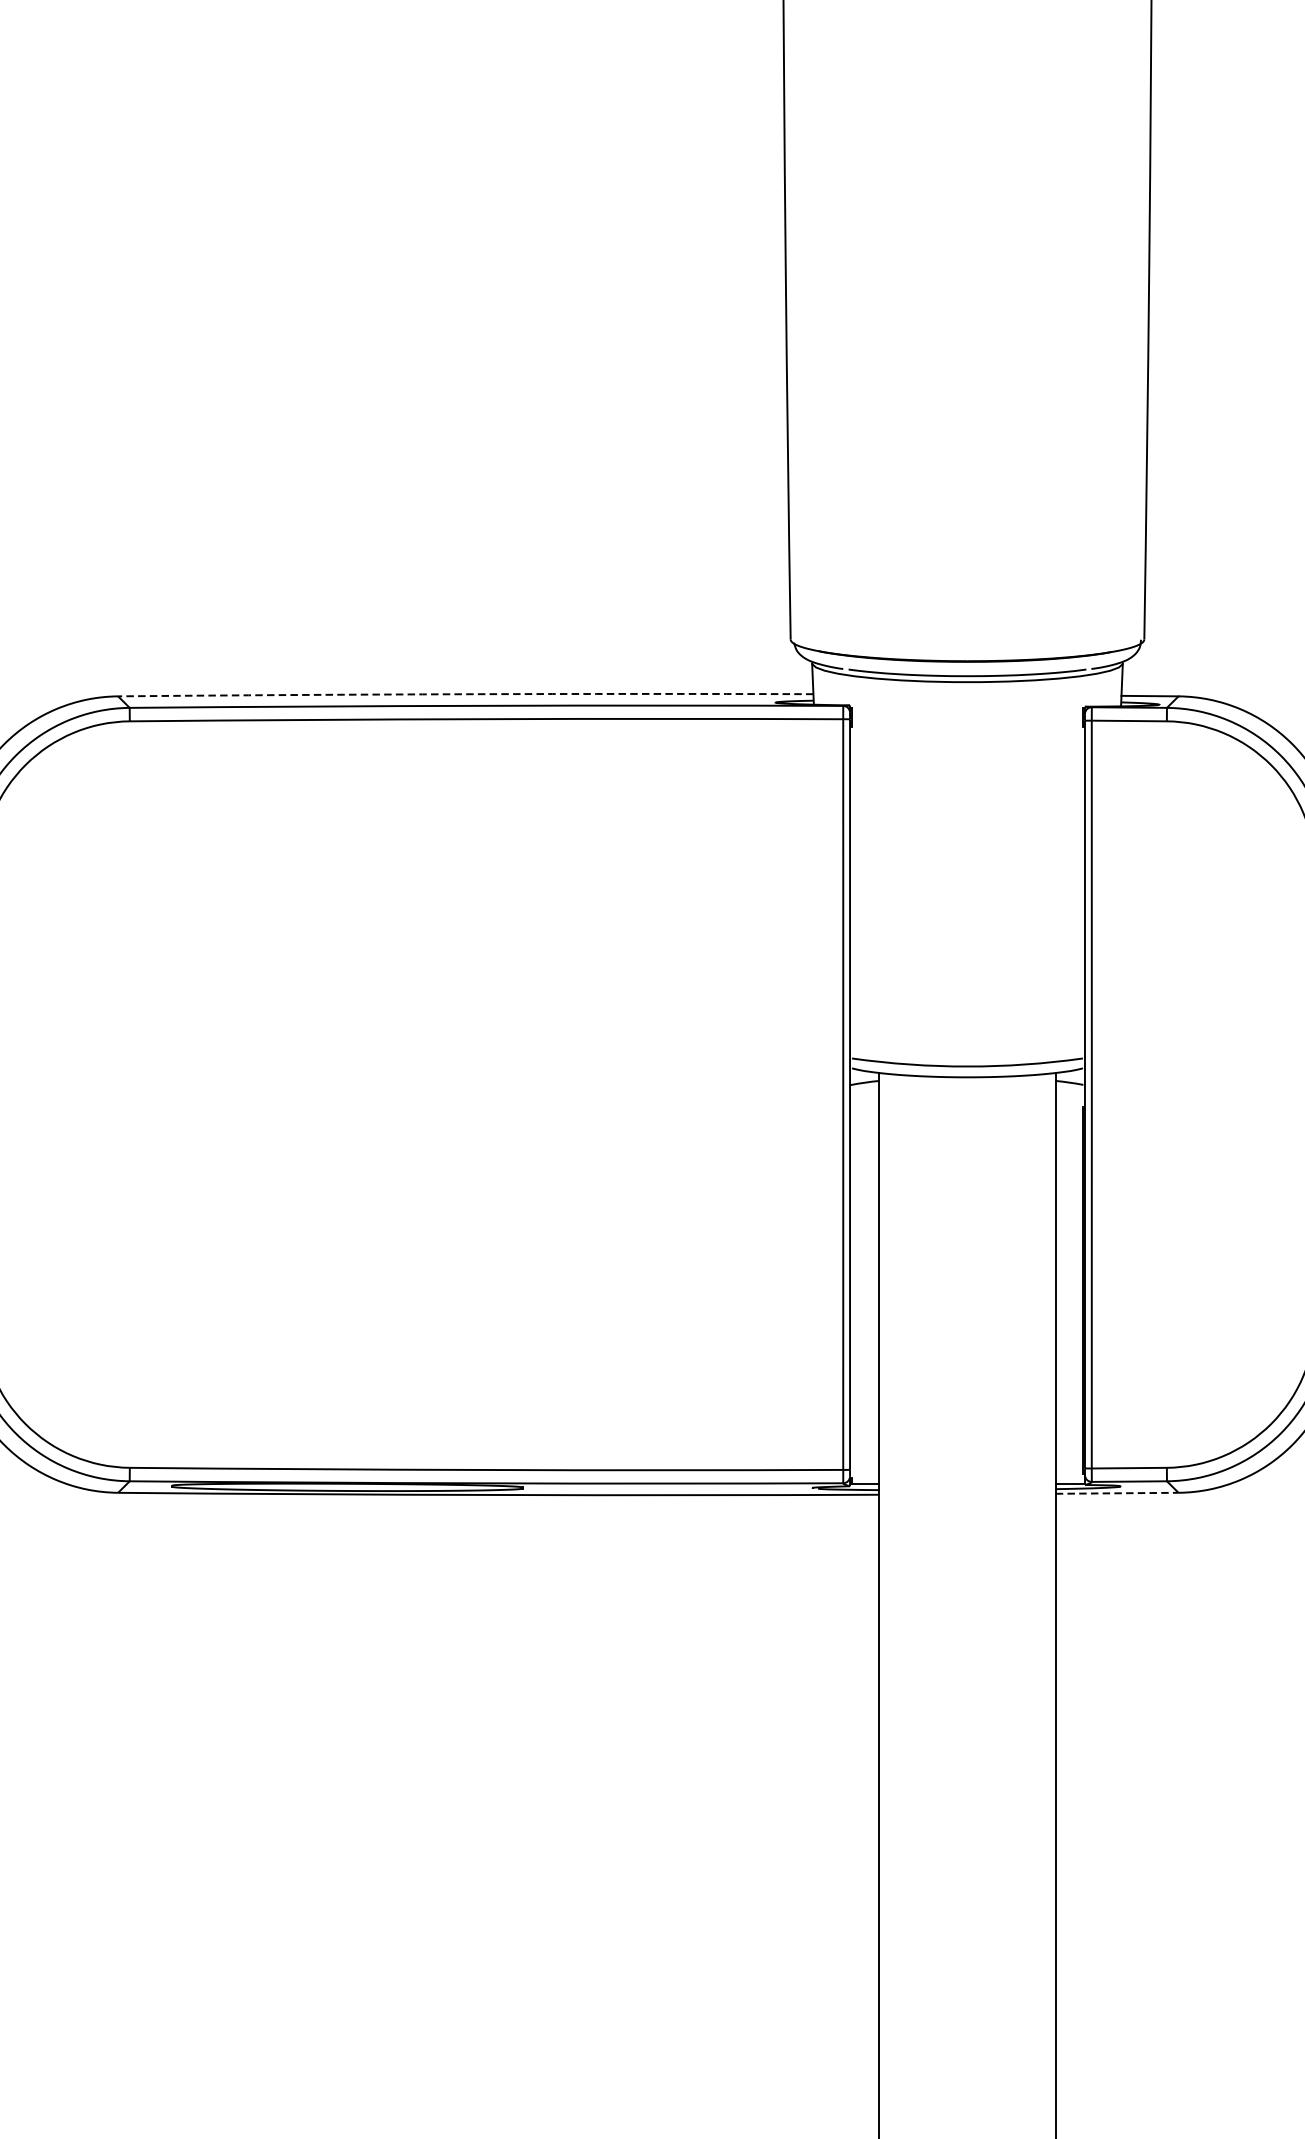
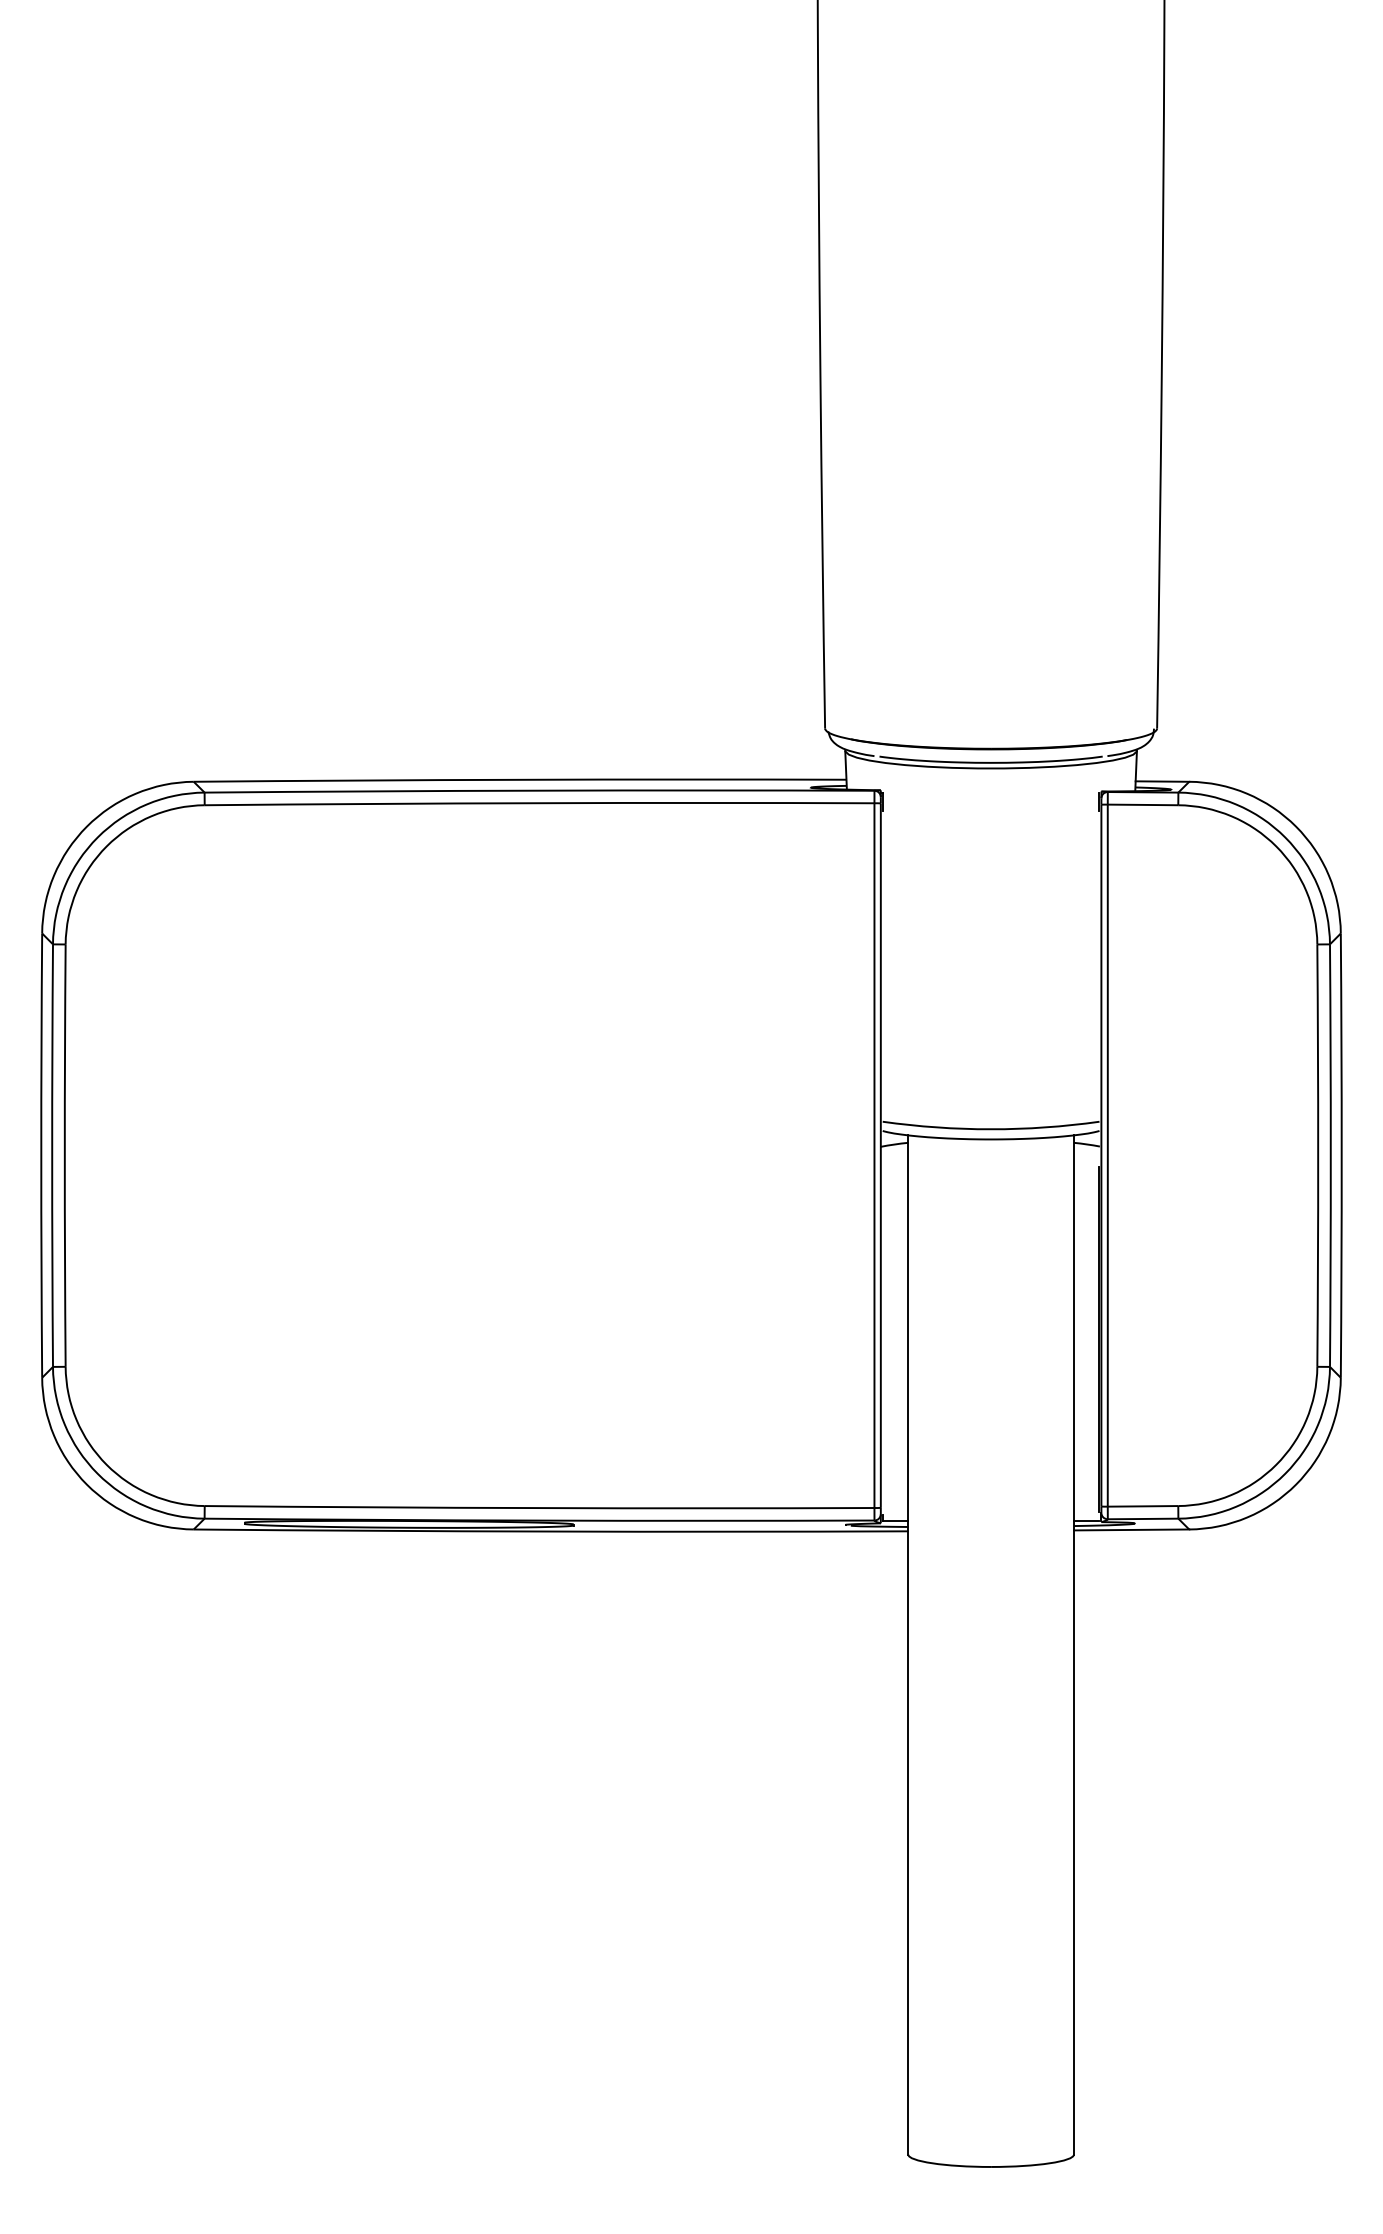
arc: (466, 693) -> (520, 779), dashed -> solid
line: (1117, 1492) -> (1131, 1529), dashed -> solid

